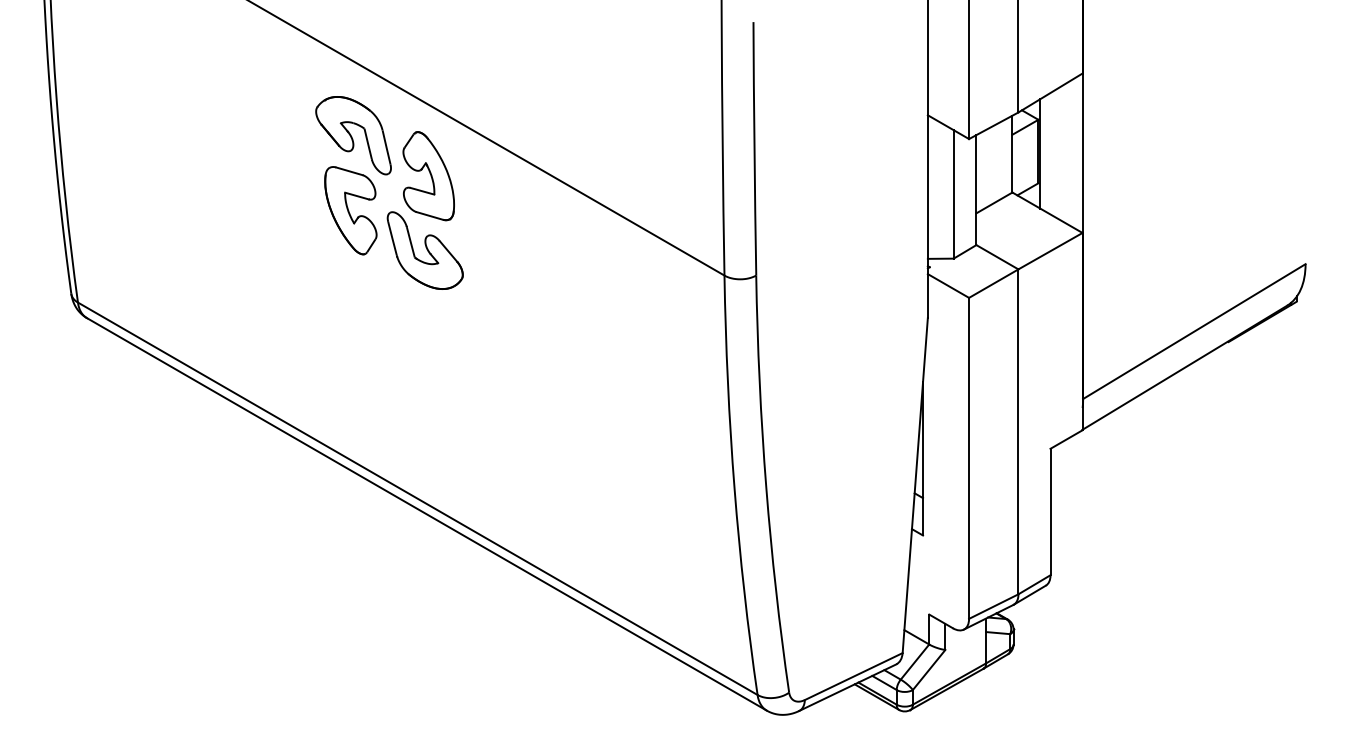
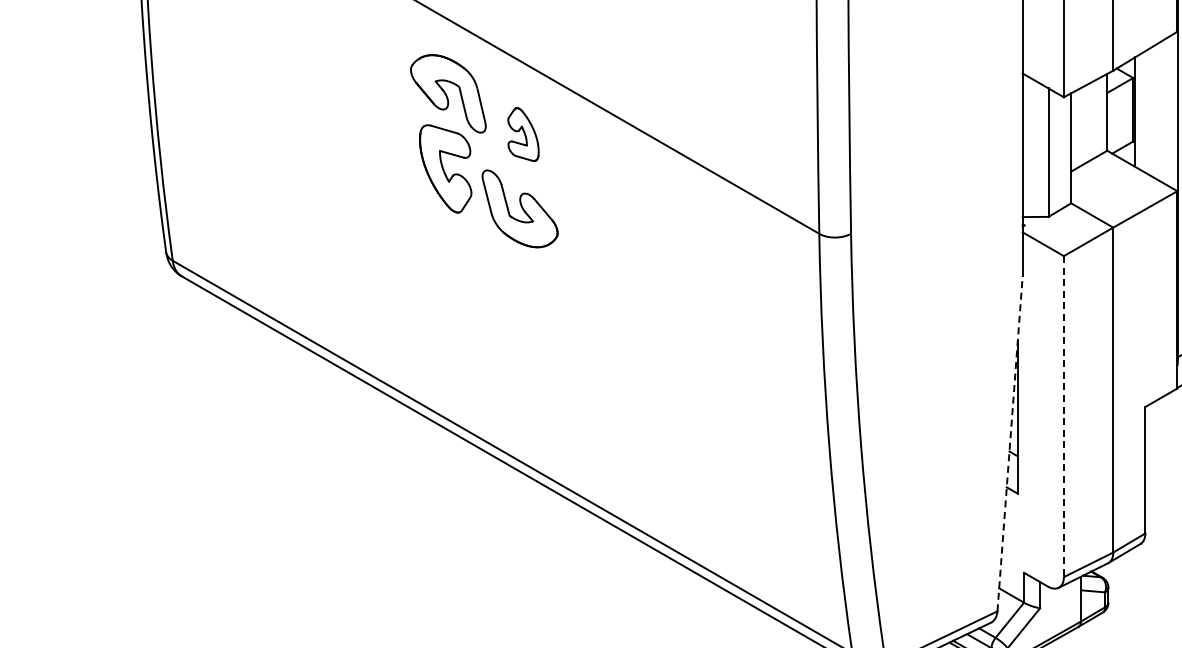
part: (428, 176) -> (523, 134), size x0.6
line: (969, 458) -> (1064, 416), solid -> dashed
line: (915, 485) -> (1010, 443), solid -> dashed

